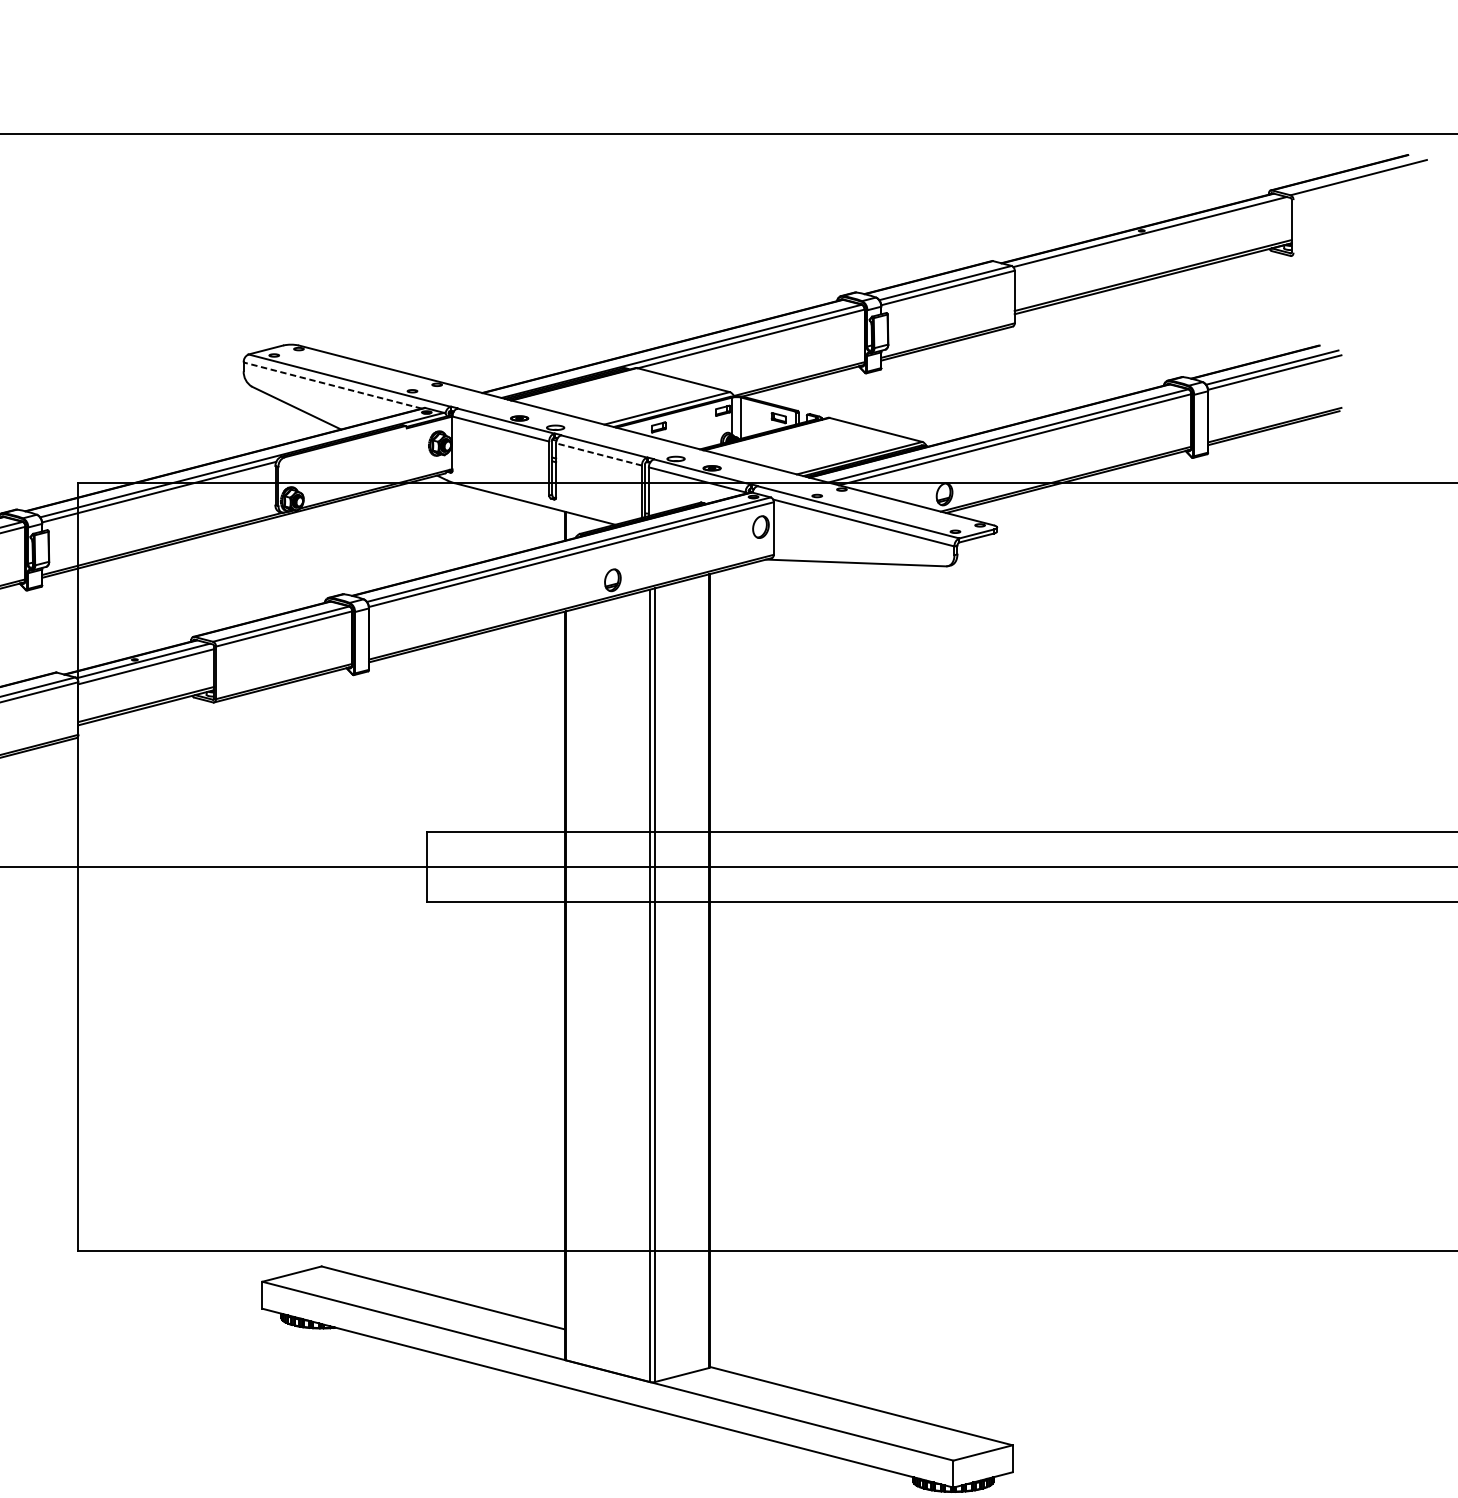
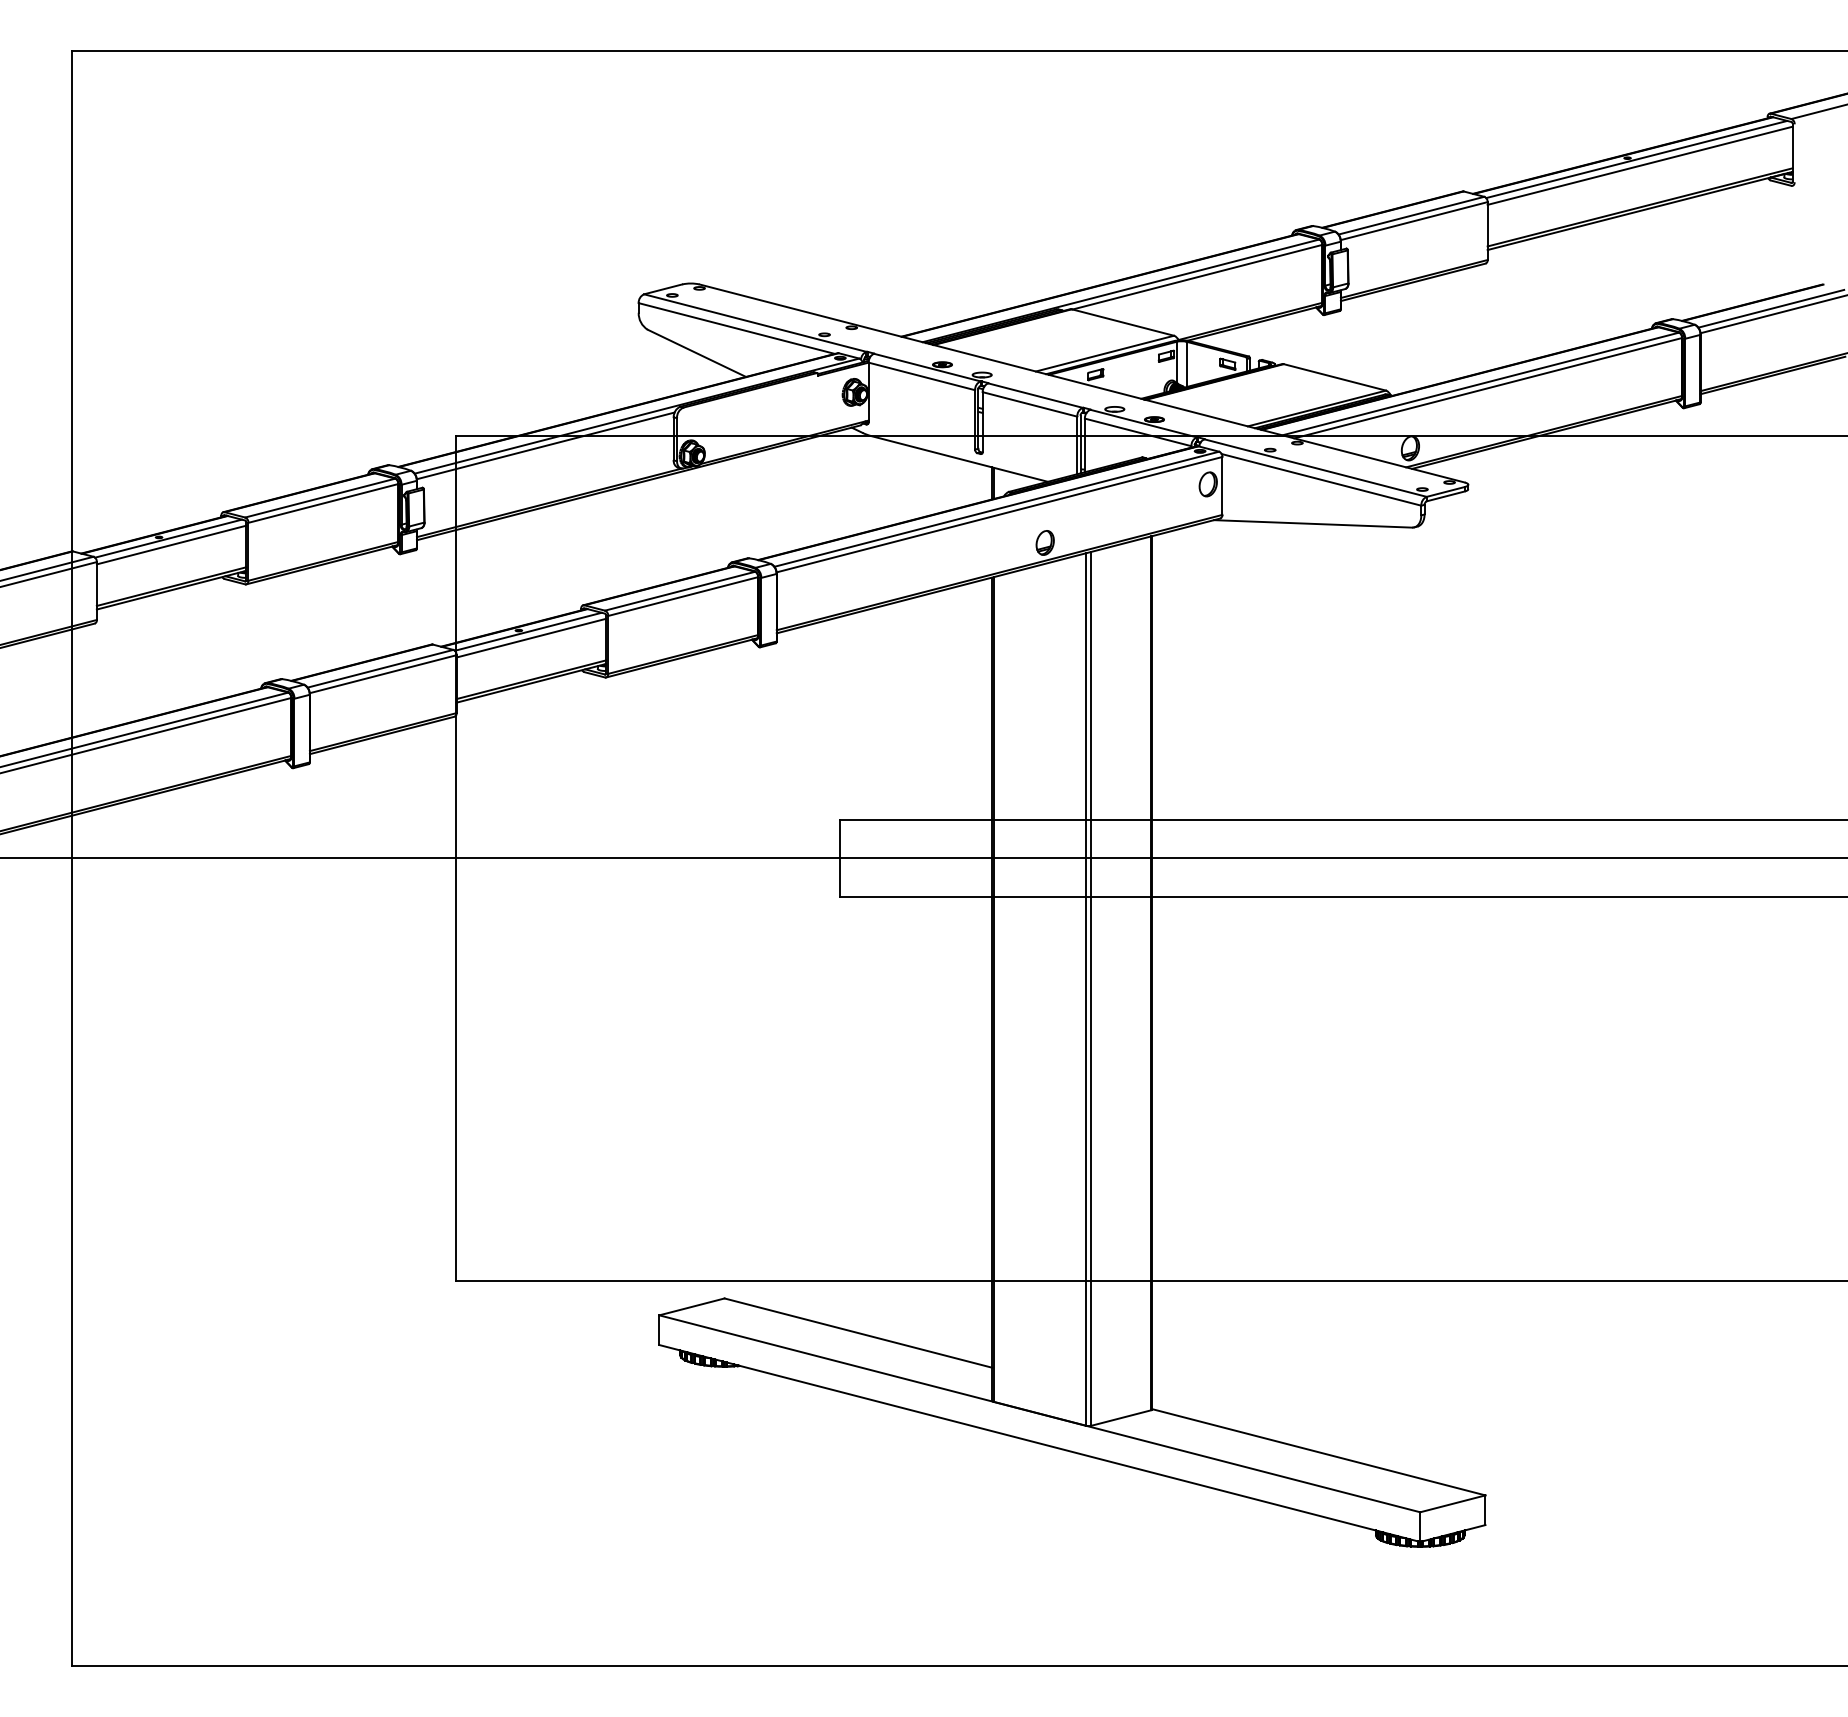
line: (1152, 237) -> (1639, 165), added
line: (332, 385) -> (736, 328), dashed -> solid
line: (599, 454) -> (1030, 404), dashed -> solid

